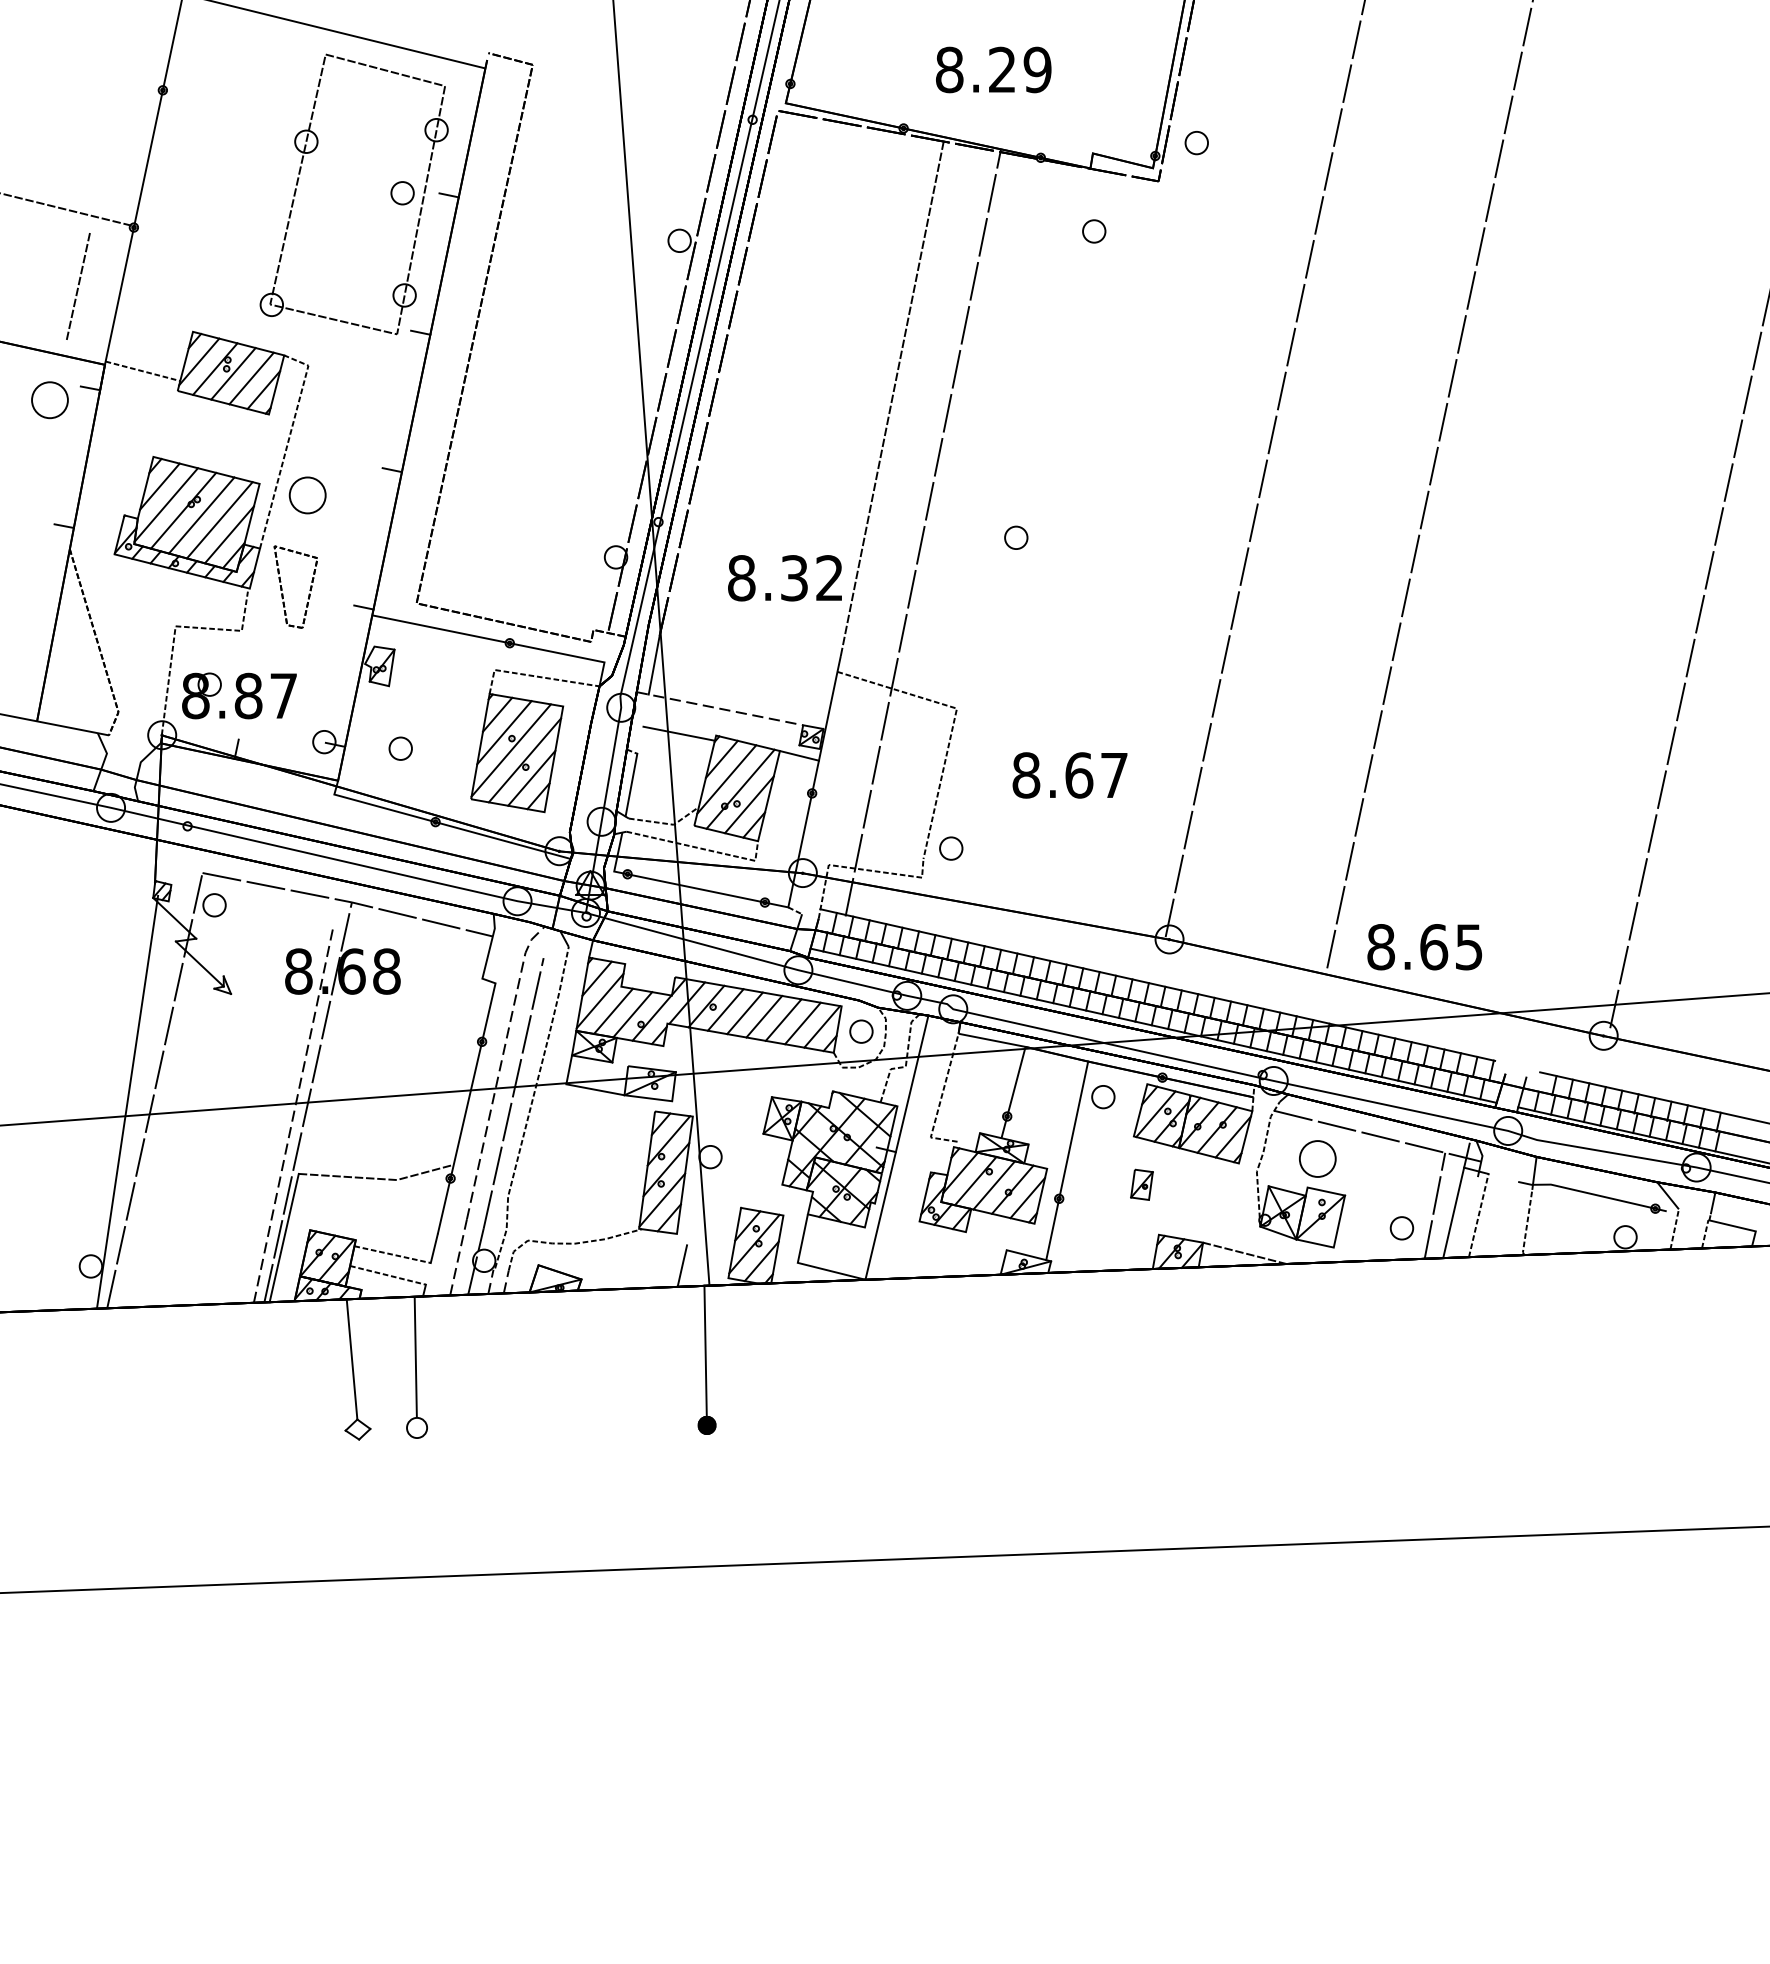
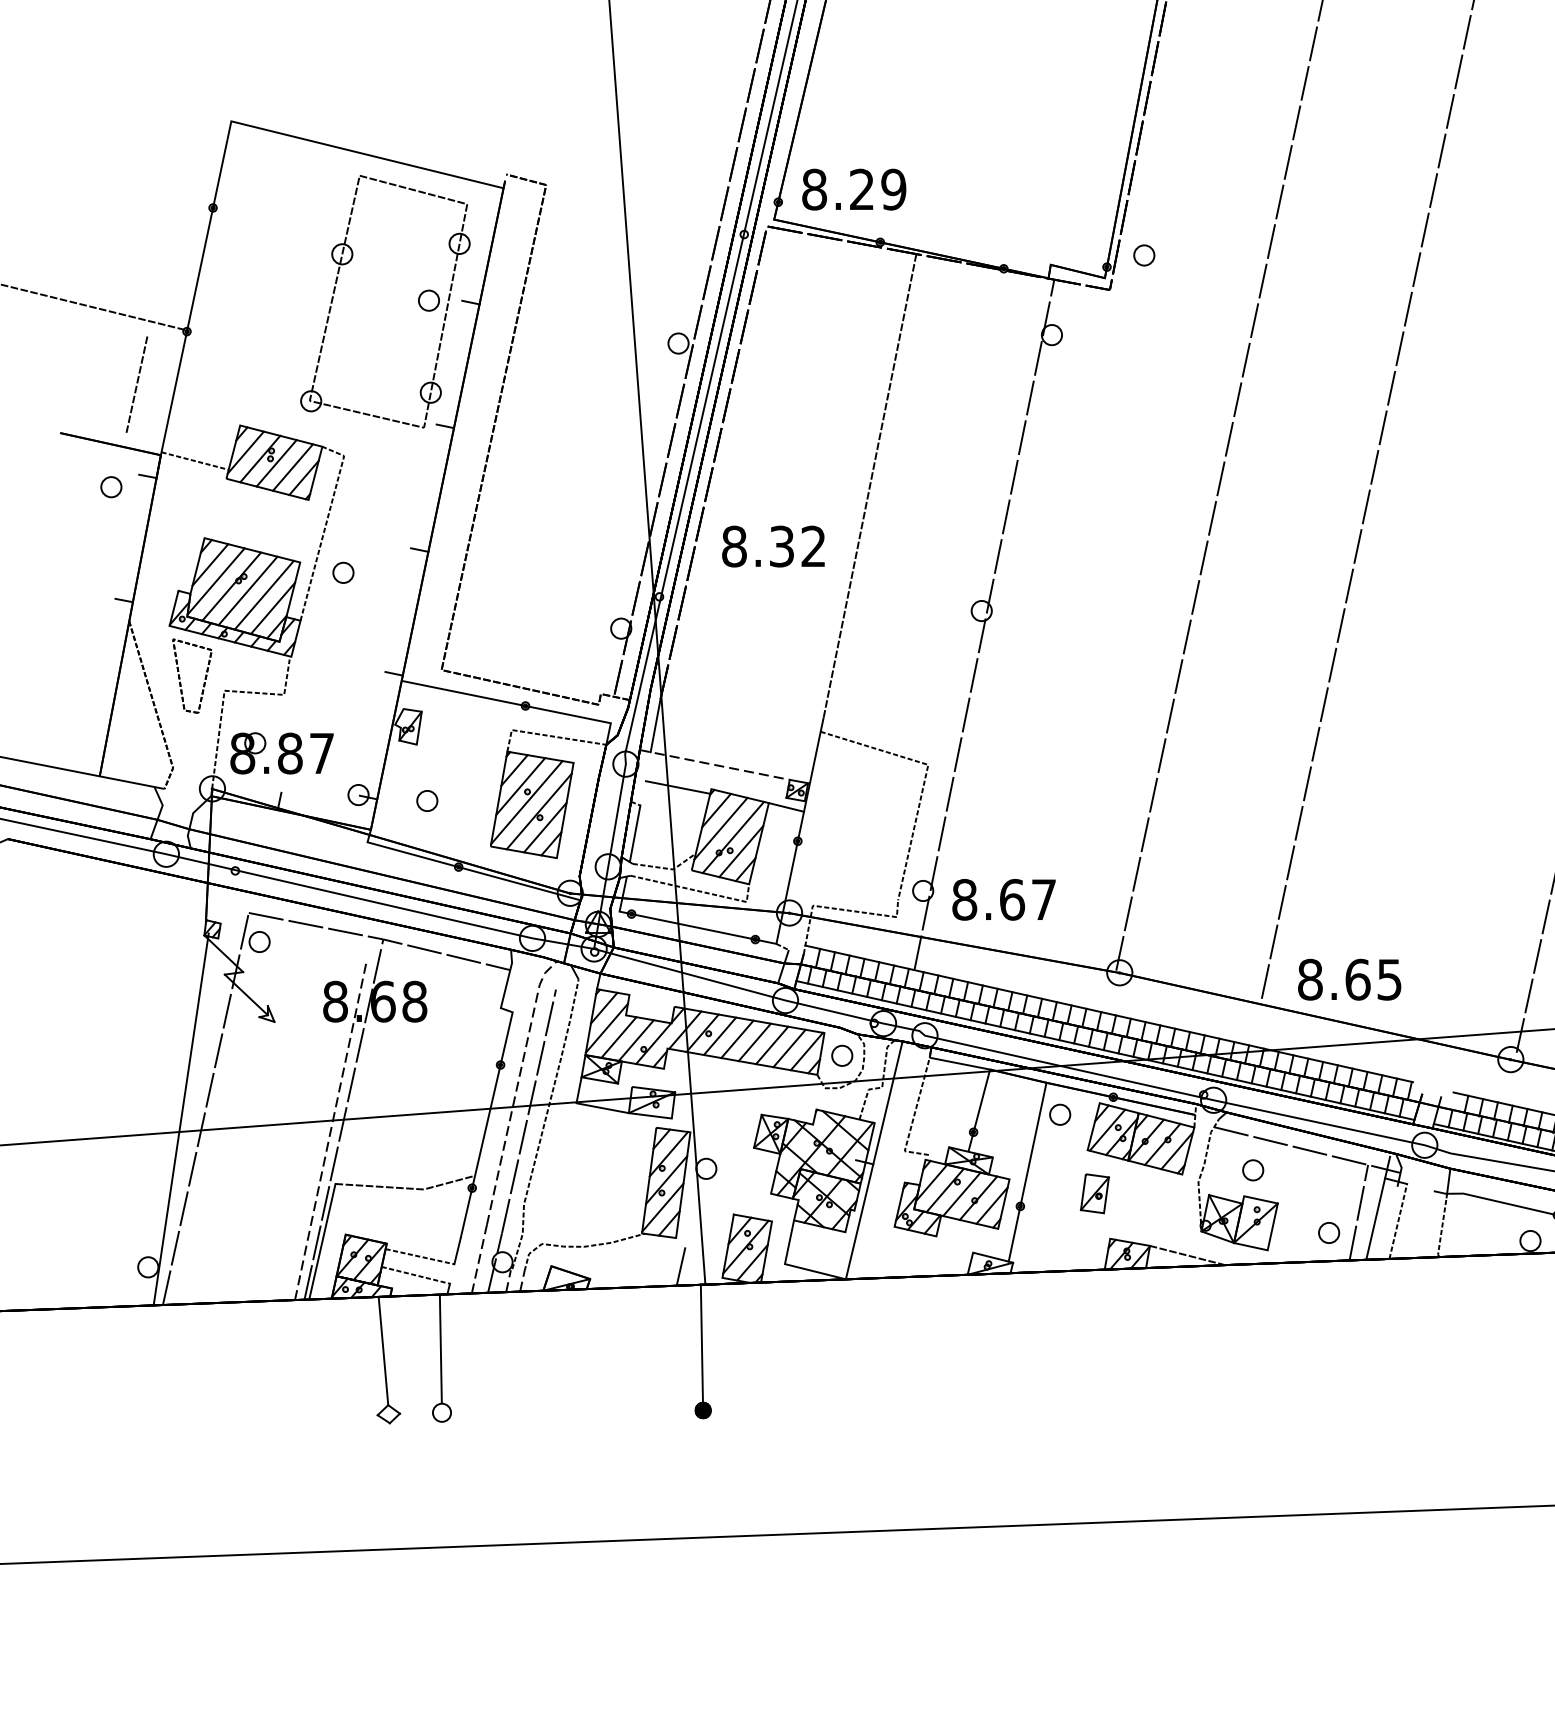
text: (993, 69) -> (854, 189), moved
part: (49, 400) -> (110, 487), size x0.62
part: (307, 495) -> (343, 572), size x0.62
line: (922, 532) -> (983, 624), moved
text: (784, 578) -> (772, 546), moved
part: (282, 587) -> (180, 676), moved
text: (1069, 775) -> (1003, 899), moved
part: (1317, 1158) -> (1253, 1170), size x0.62
part: (1141, 1184) -> (1094, 1193), size x1.43

